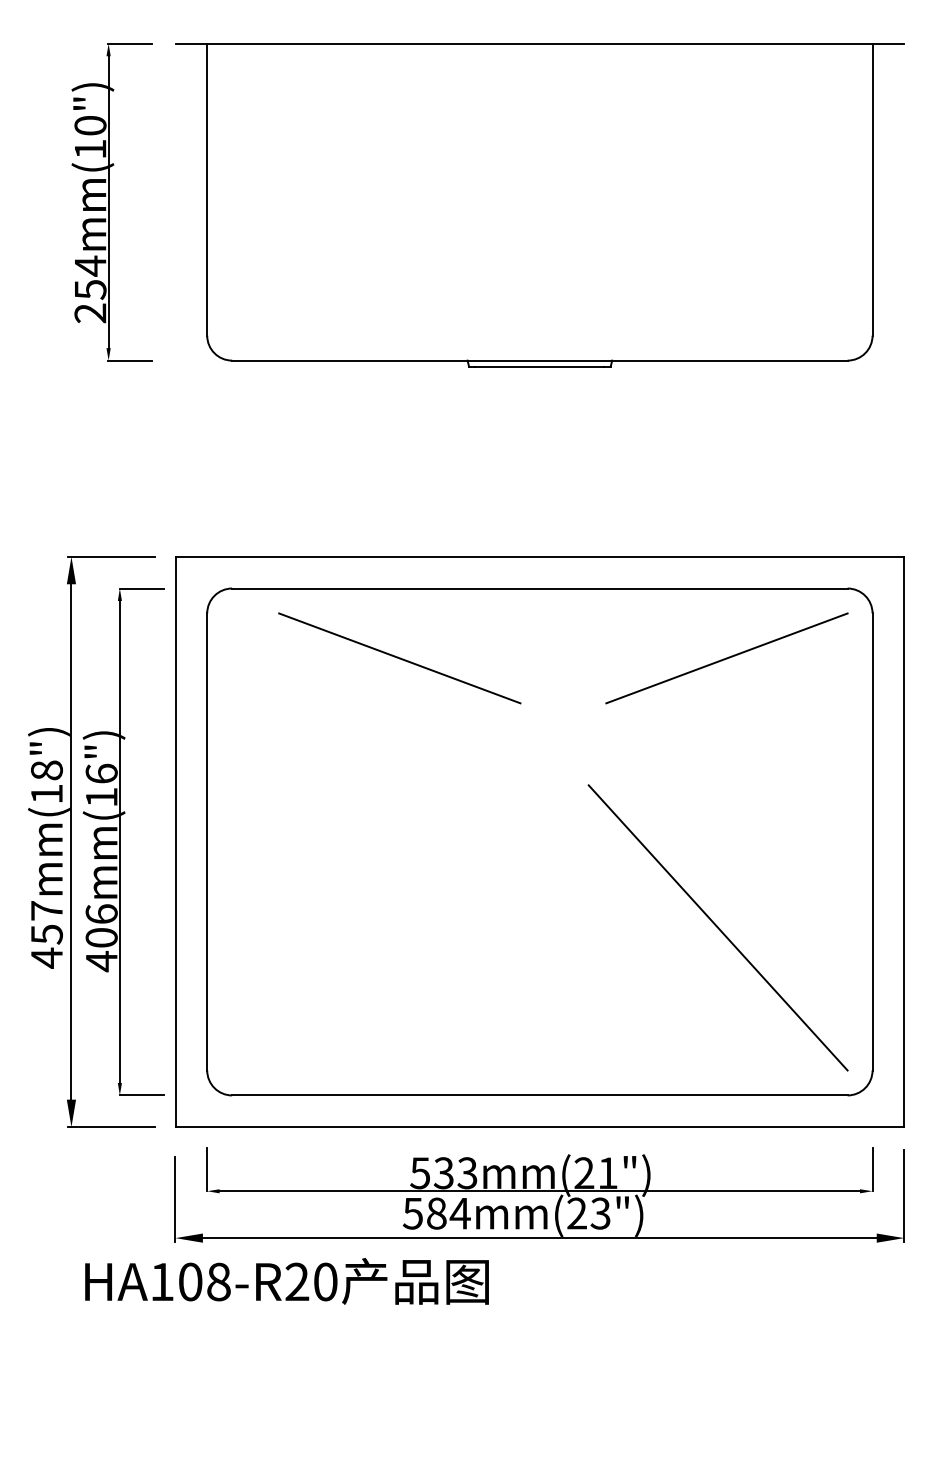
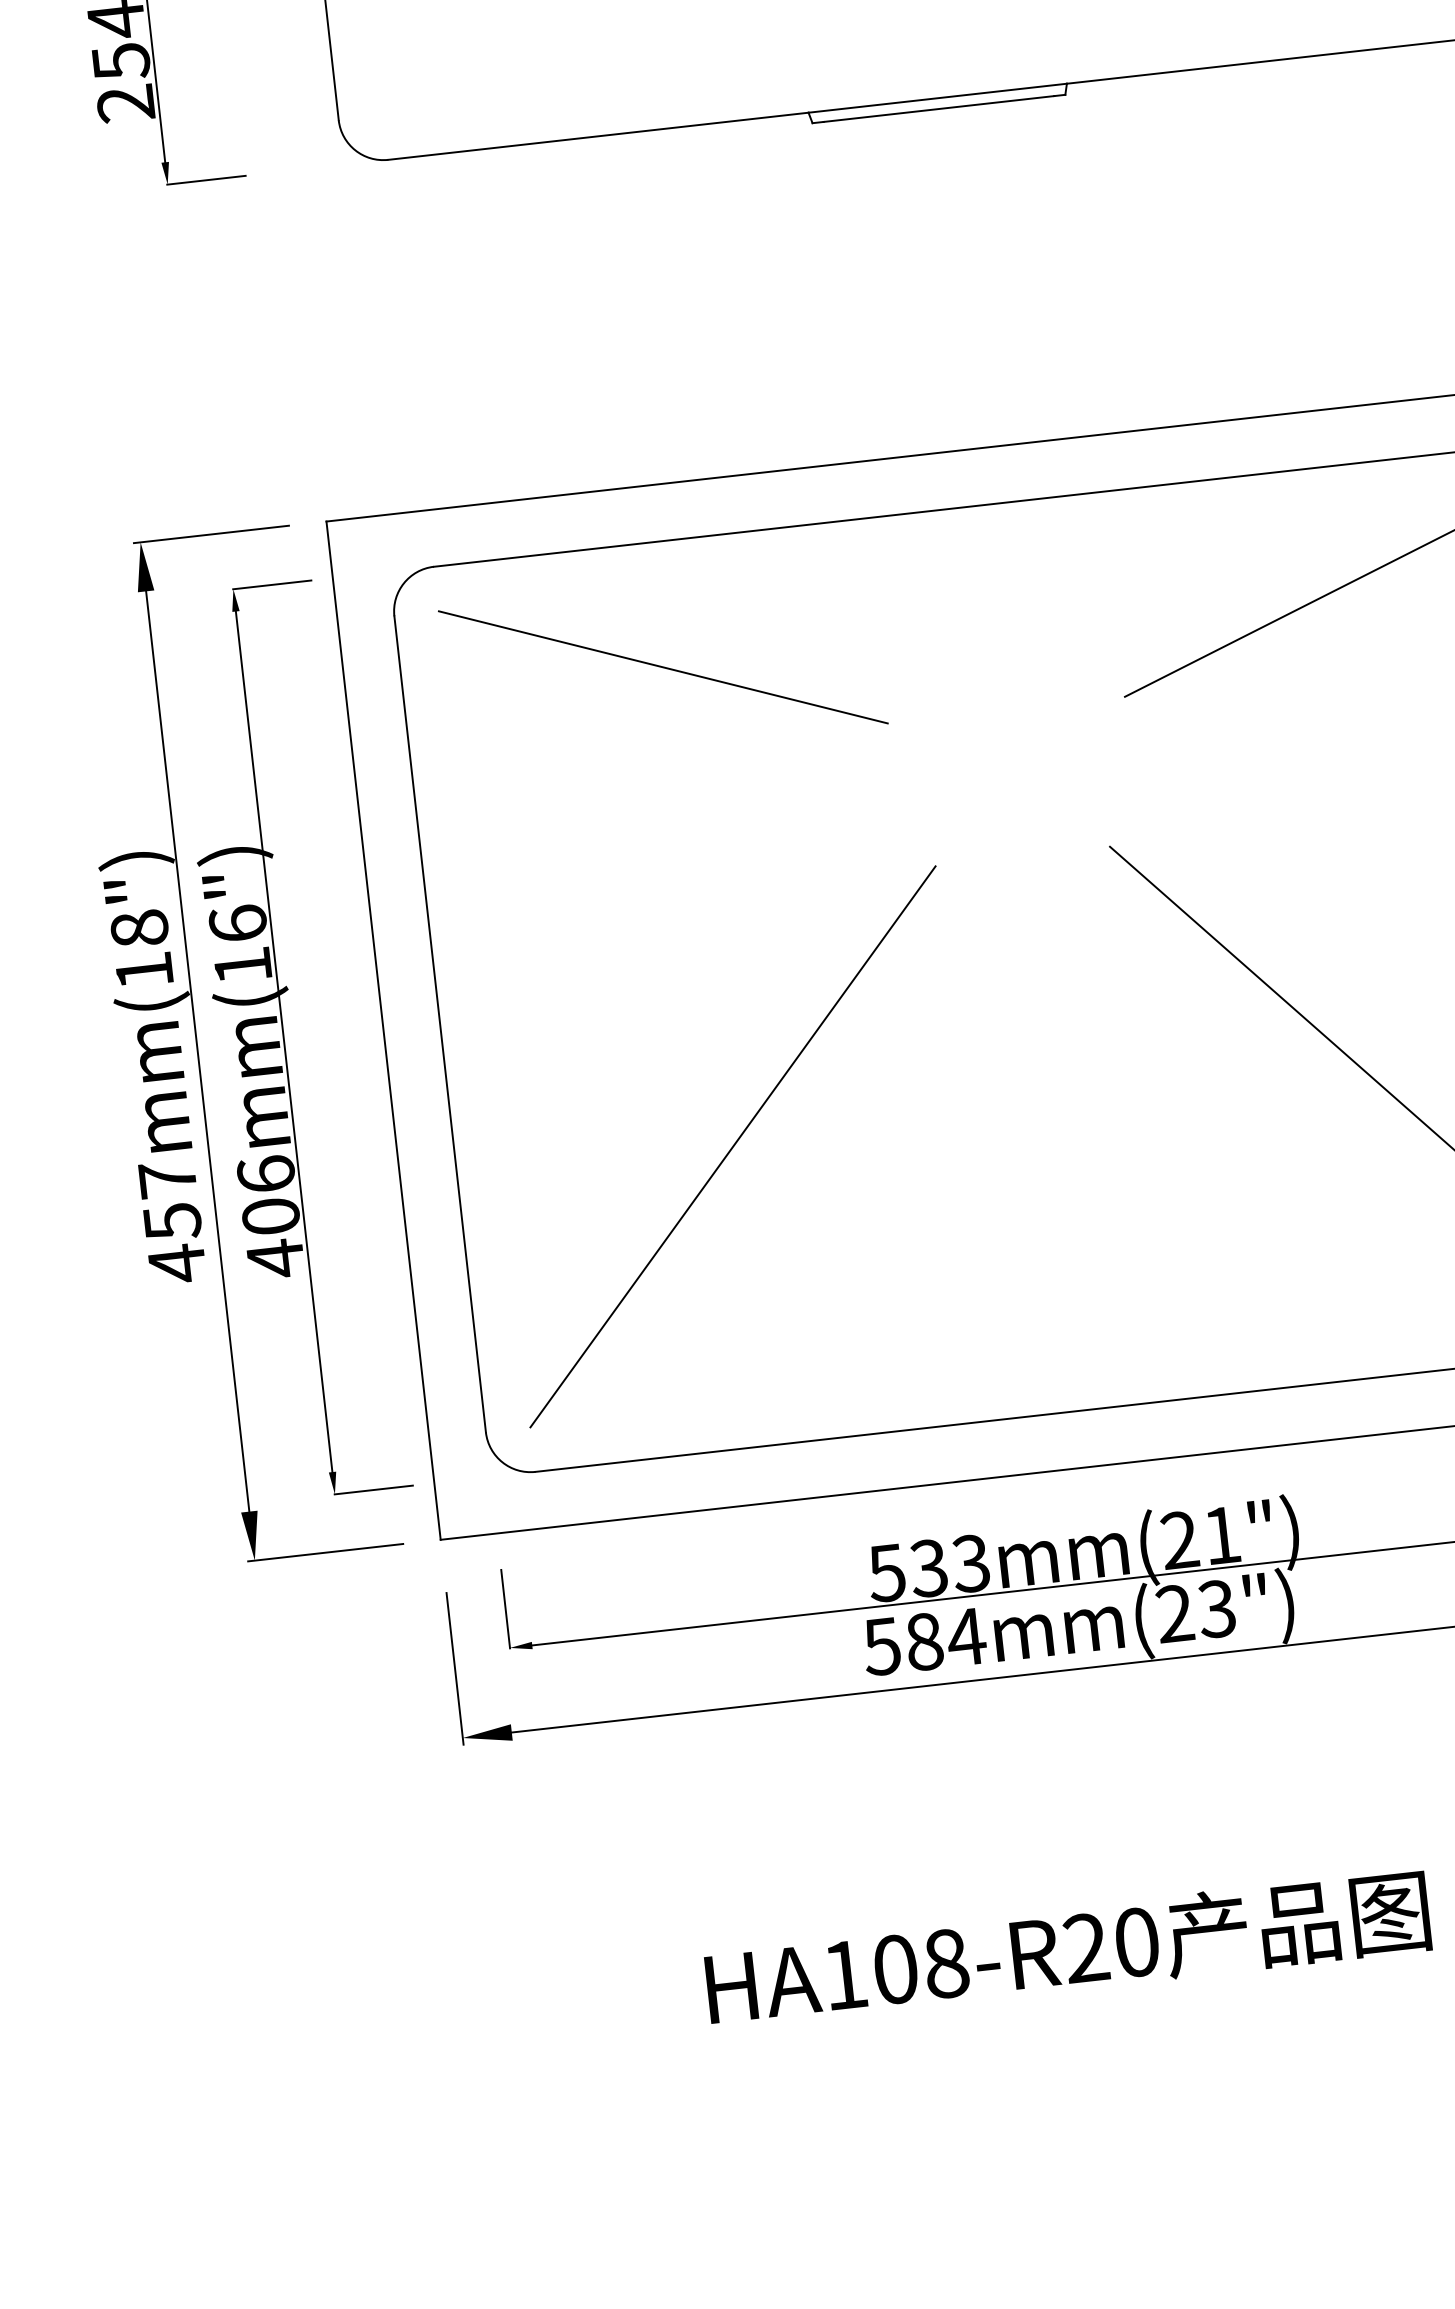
line: (399, 658) -> (662, 667), moved
line: (361, 927) -> (732, 1146), added
text: (286, 1281) -> (1066, 1949), moved

